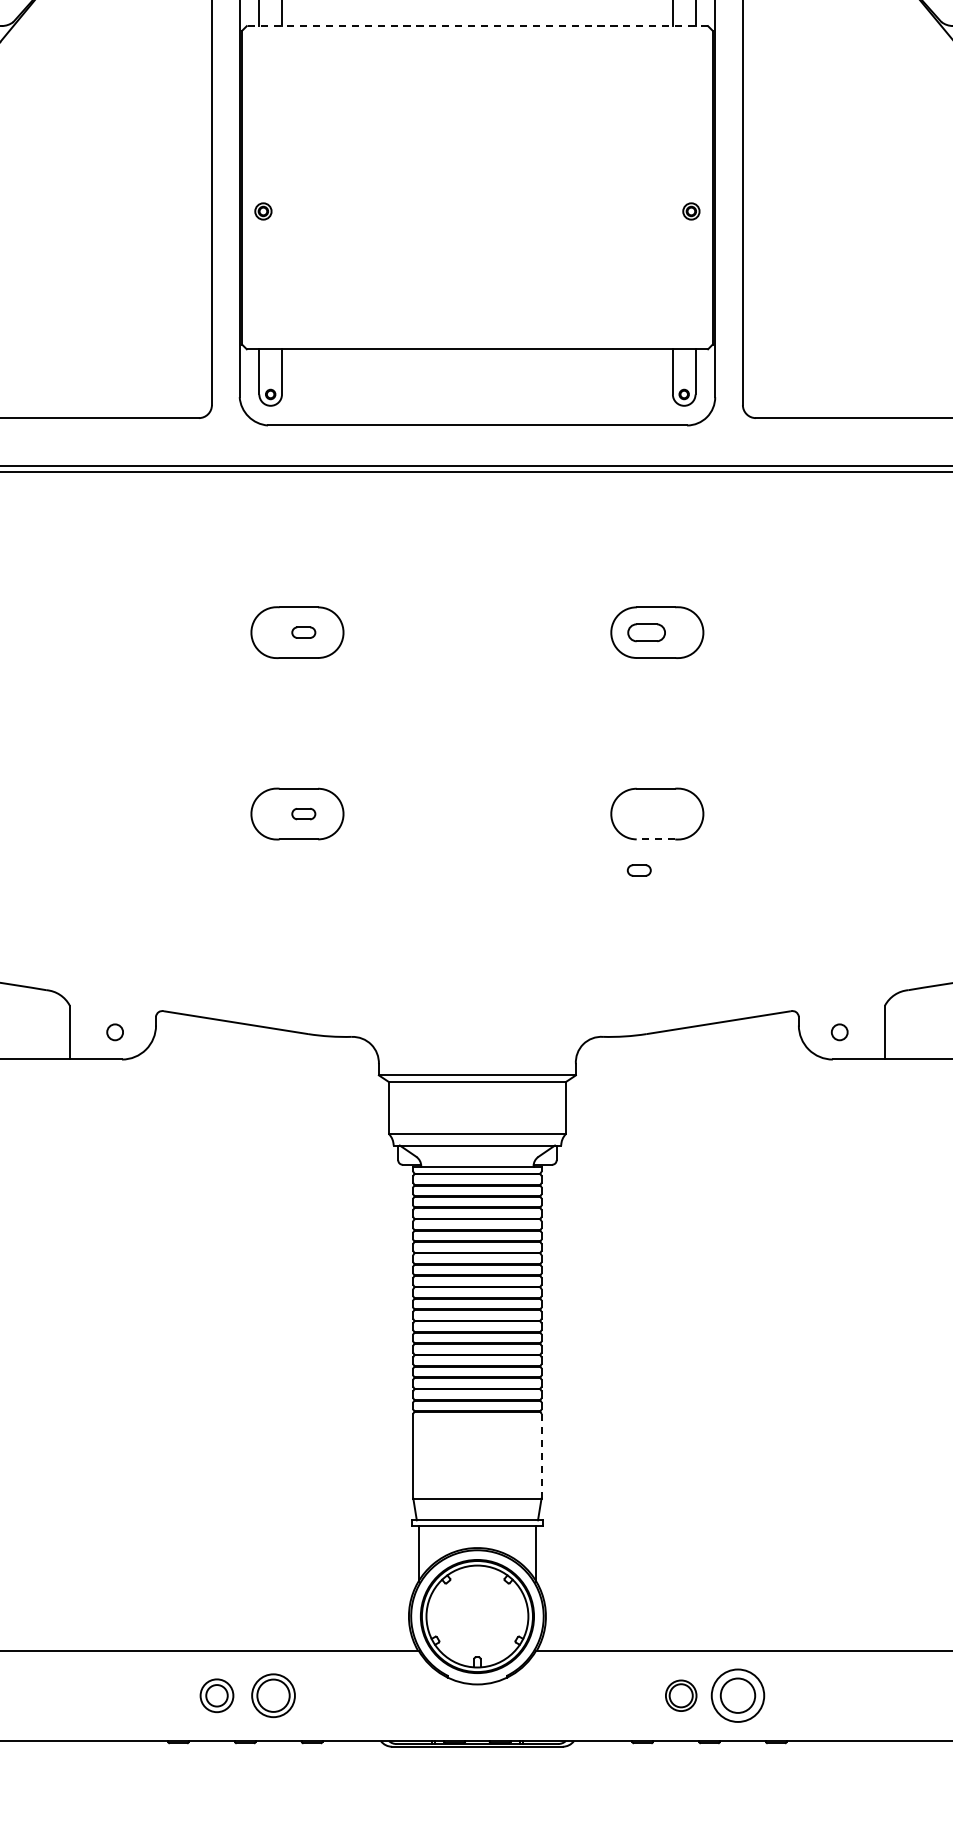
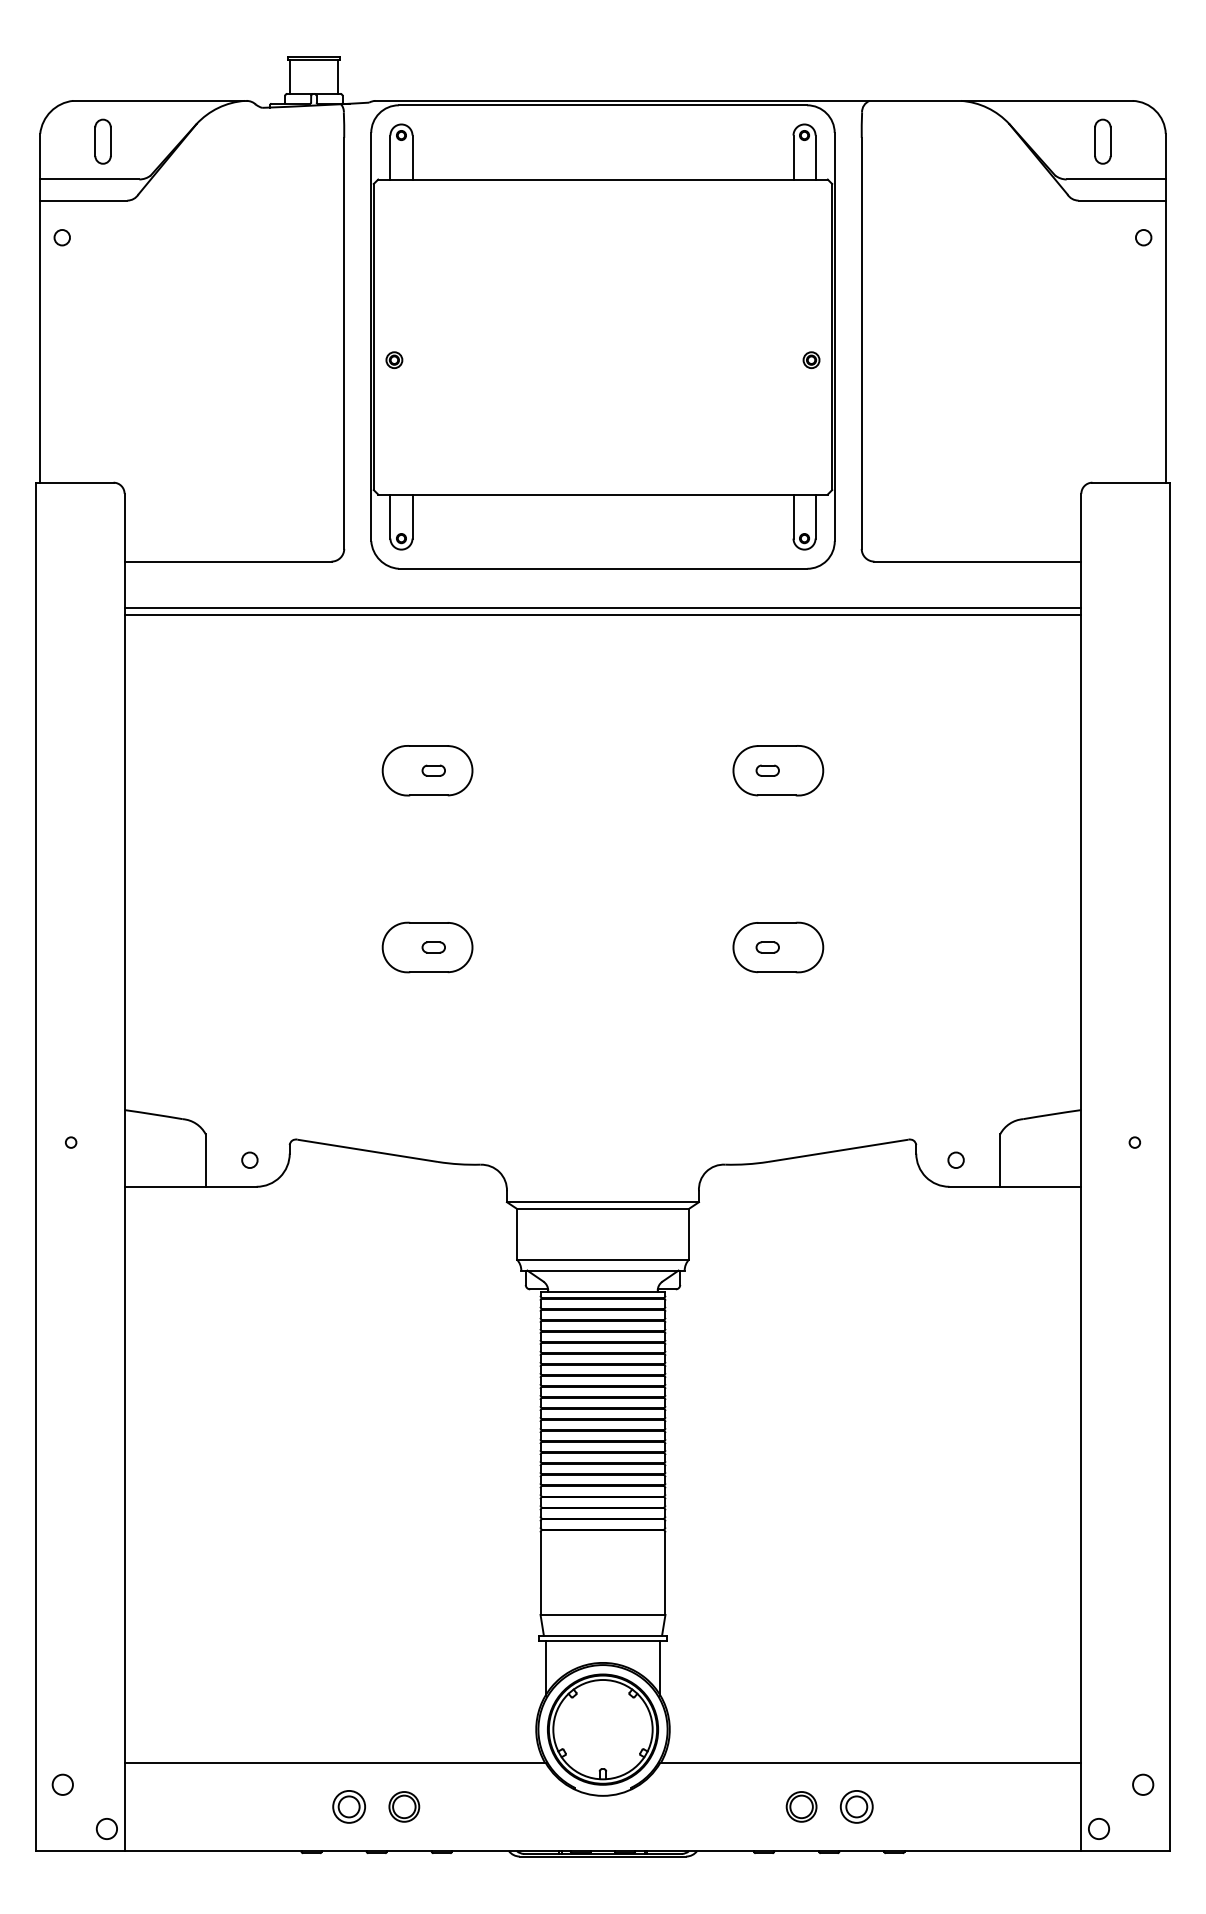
line: (477, 26) -> (603, 179), dashed -> solid
part: (646, 632) -> (767, 770), size x0.62
line: (656, 839) -> (777, 972), dashed -> solid
part: (639, 870) -> (767, 947), moved
line: (541, 1457) -> (665, 1574), dashed -> solid
part: (273, 1695) -> (404, 1806), size x0.71
part: (737, 1695) -> (856, 1806), size x0.62

